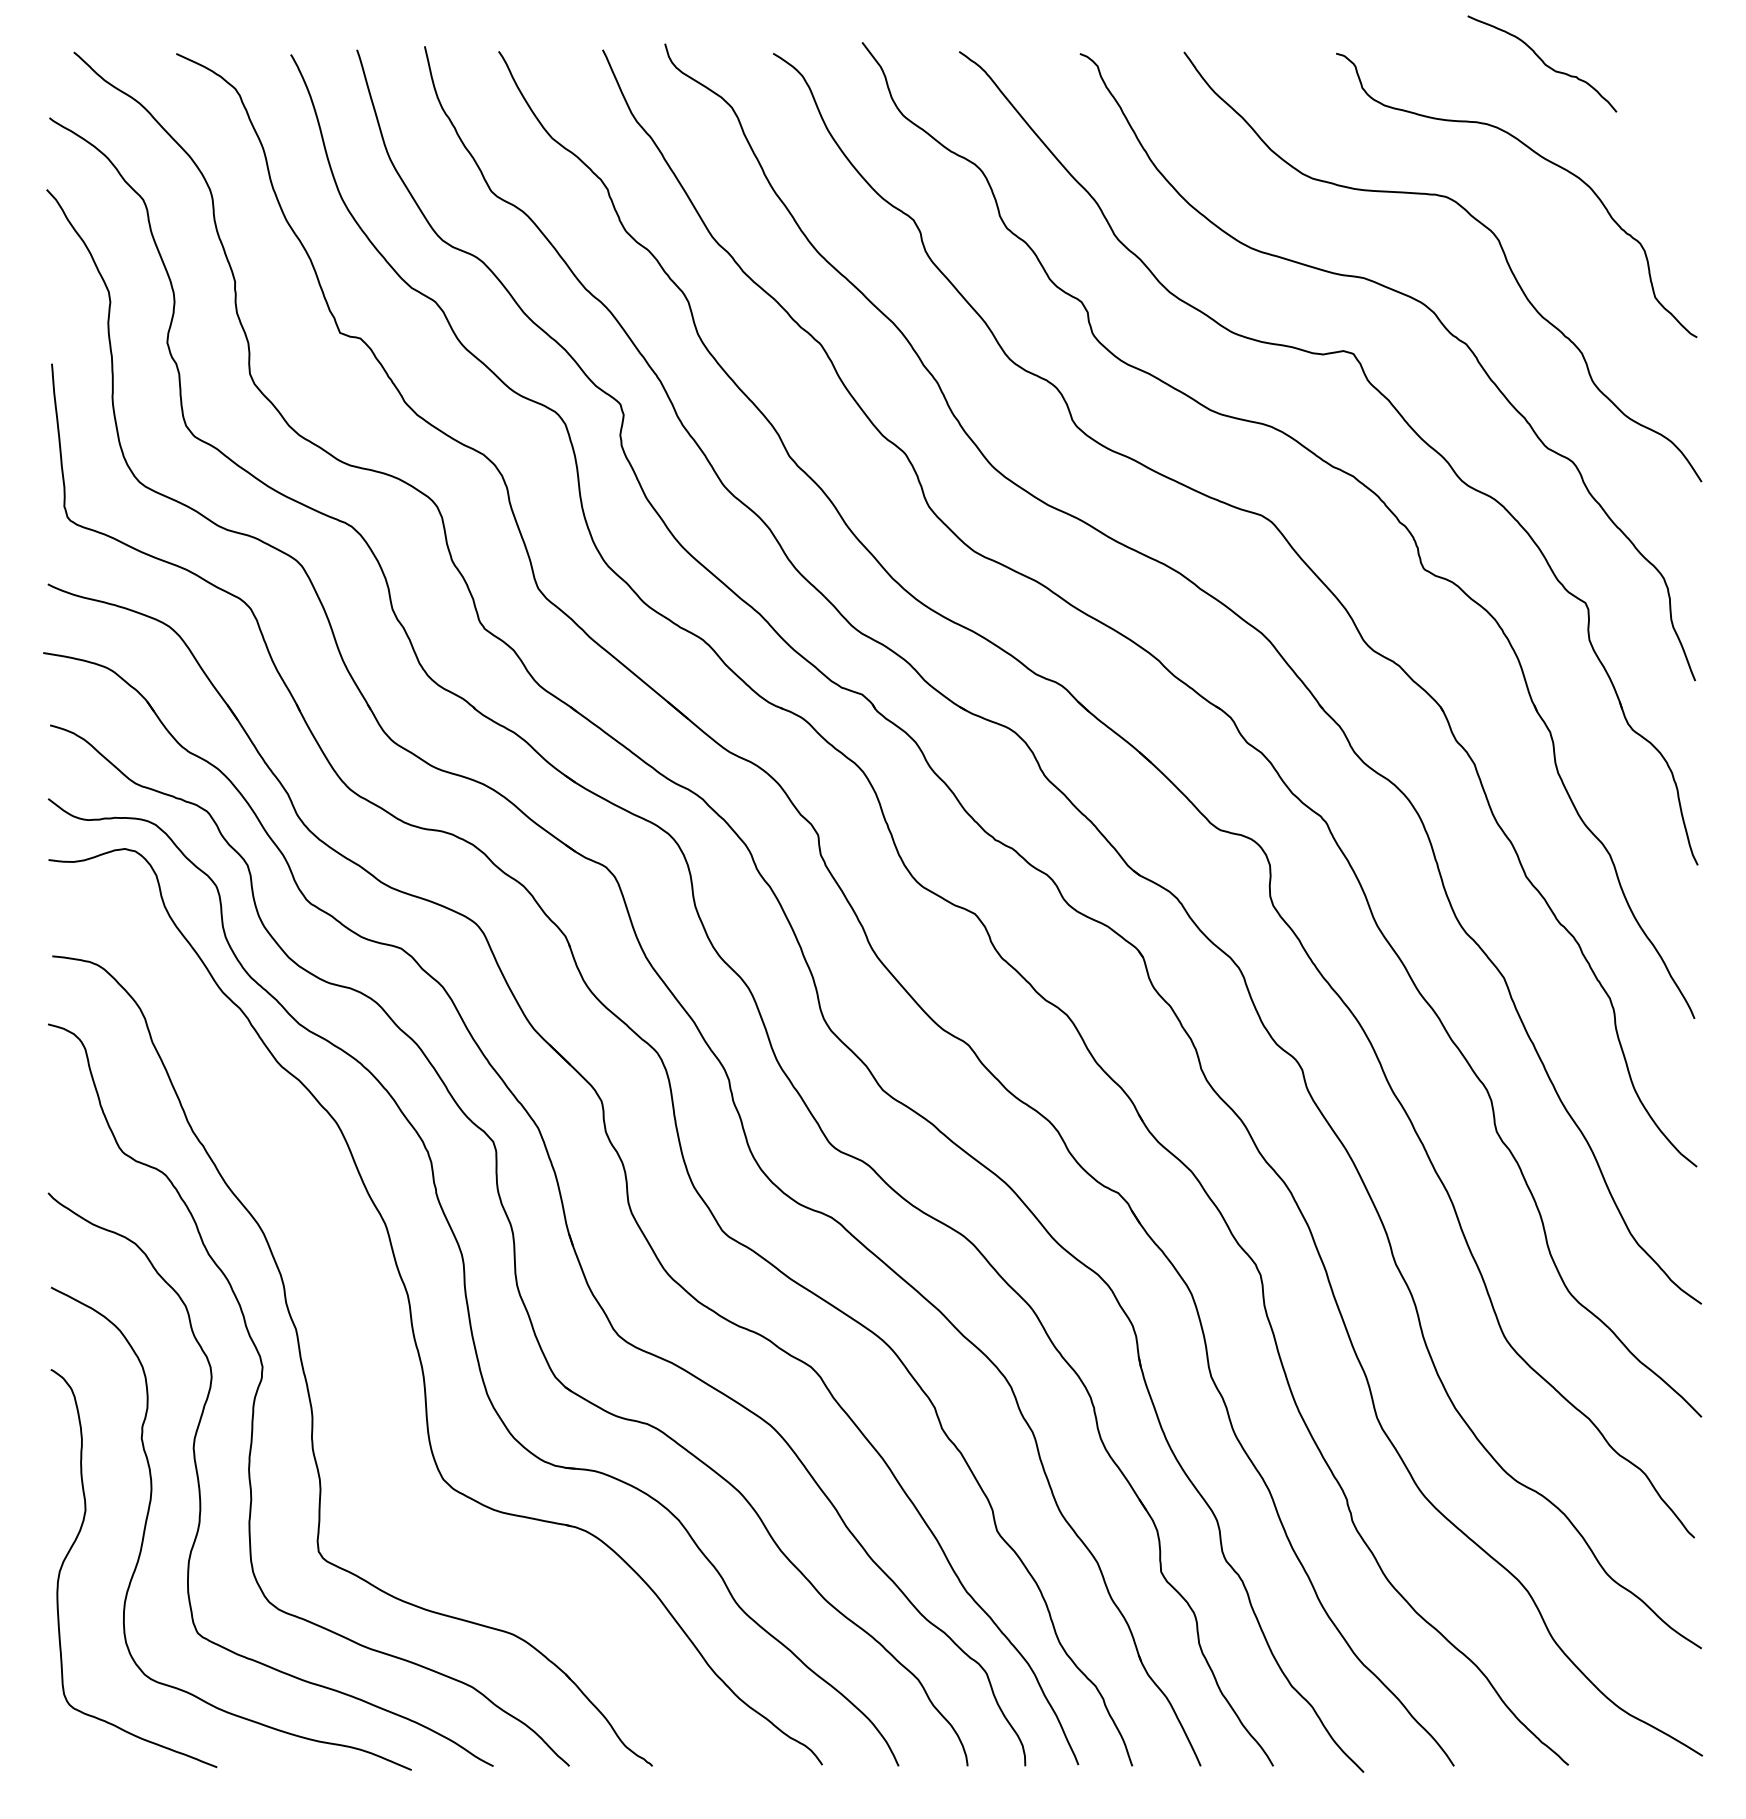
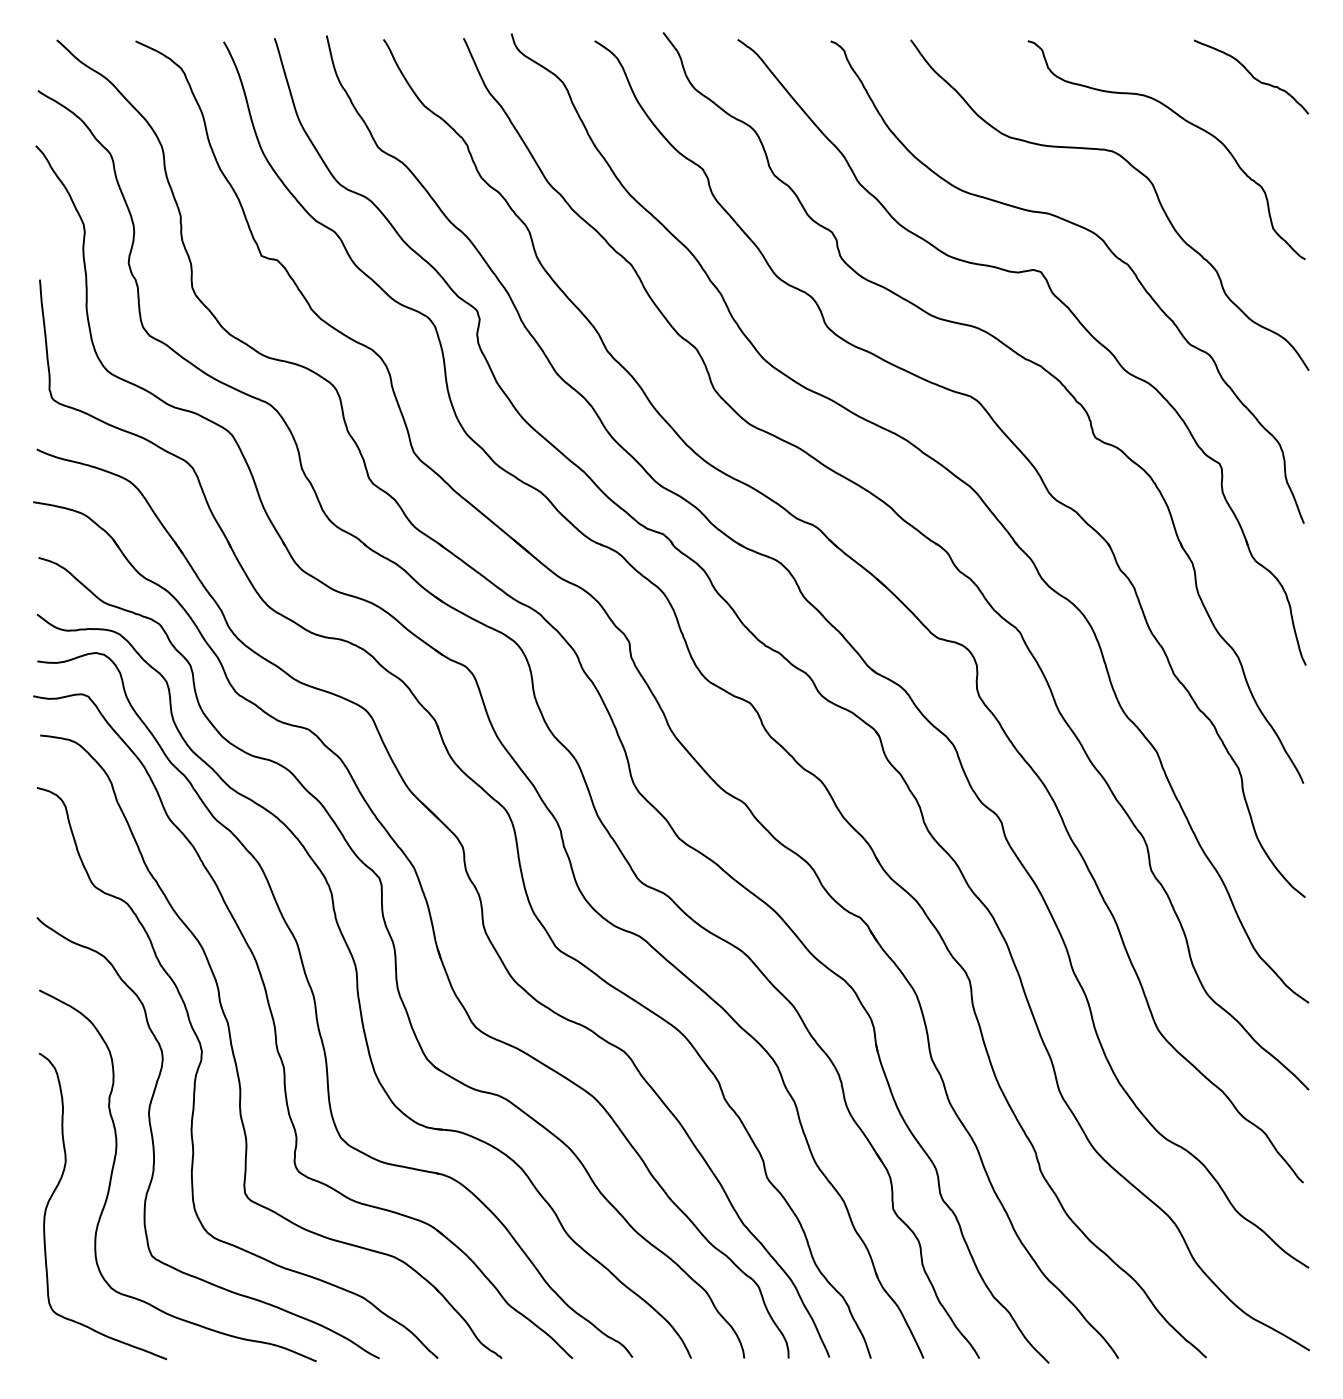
curve: (1542, 63) -> (1251, 76), moved
part: (359, 1339) -> (276, 1030), added

